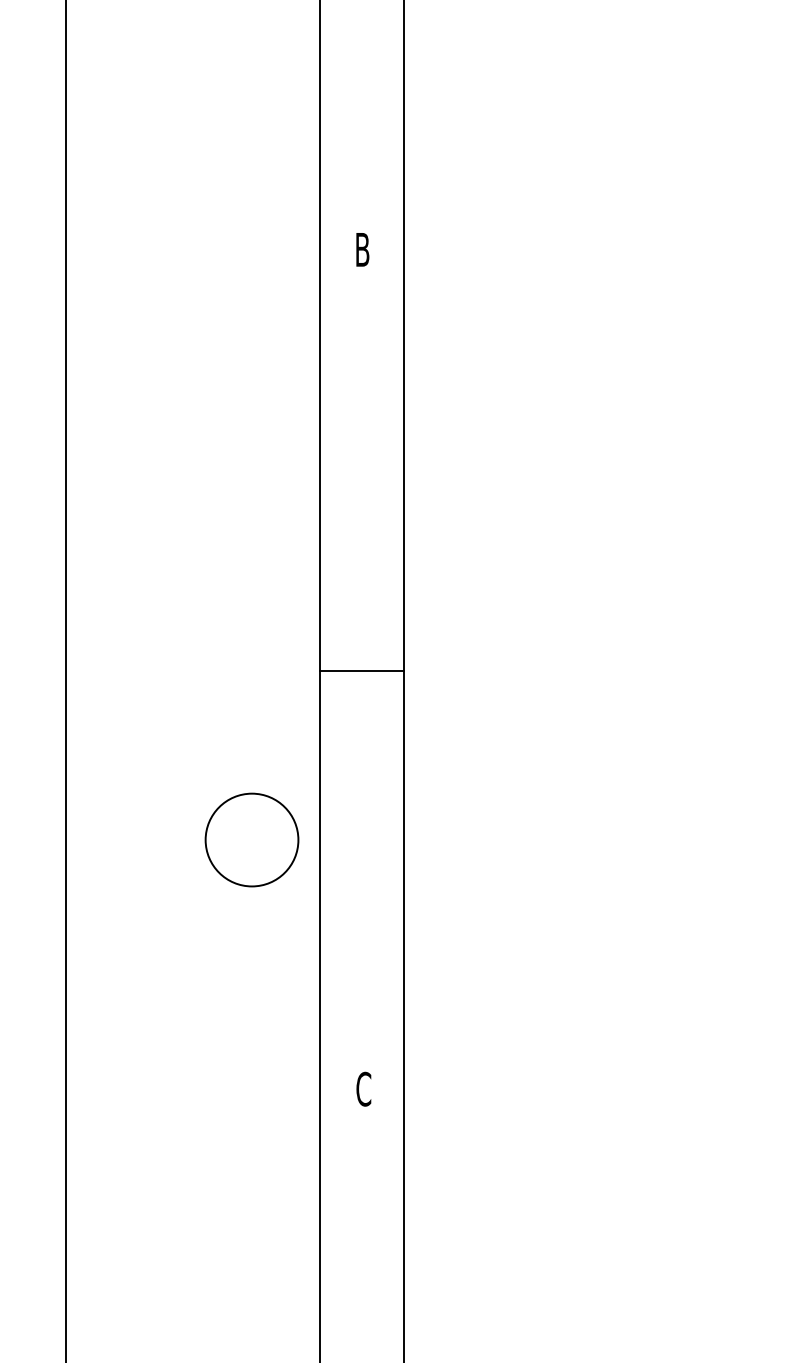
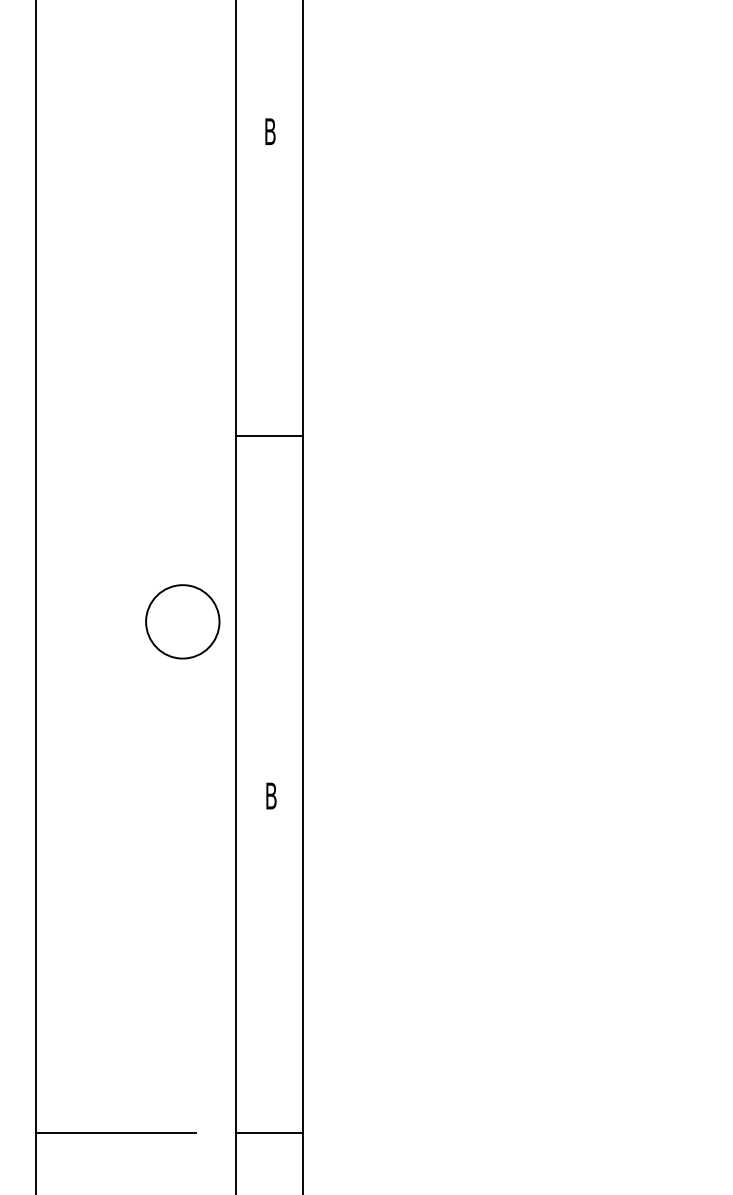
line: (361, 671) -> (269, 436), moved
circle: (251, 839) -> (182, 621), moved
text: (364, 1088) -> (271, 795), C -> B

